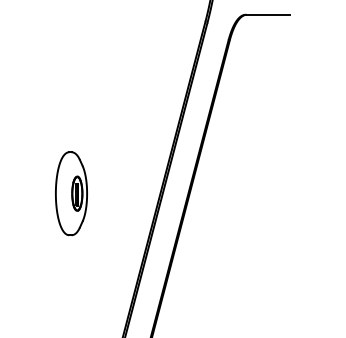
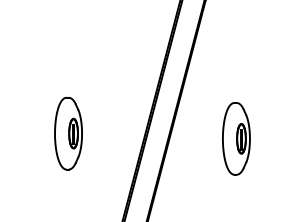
part: (265, 199) -> (236, 138), added

